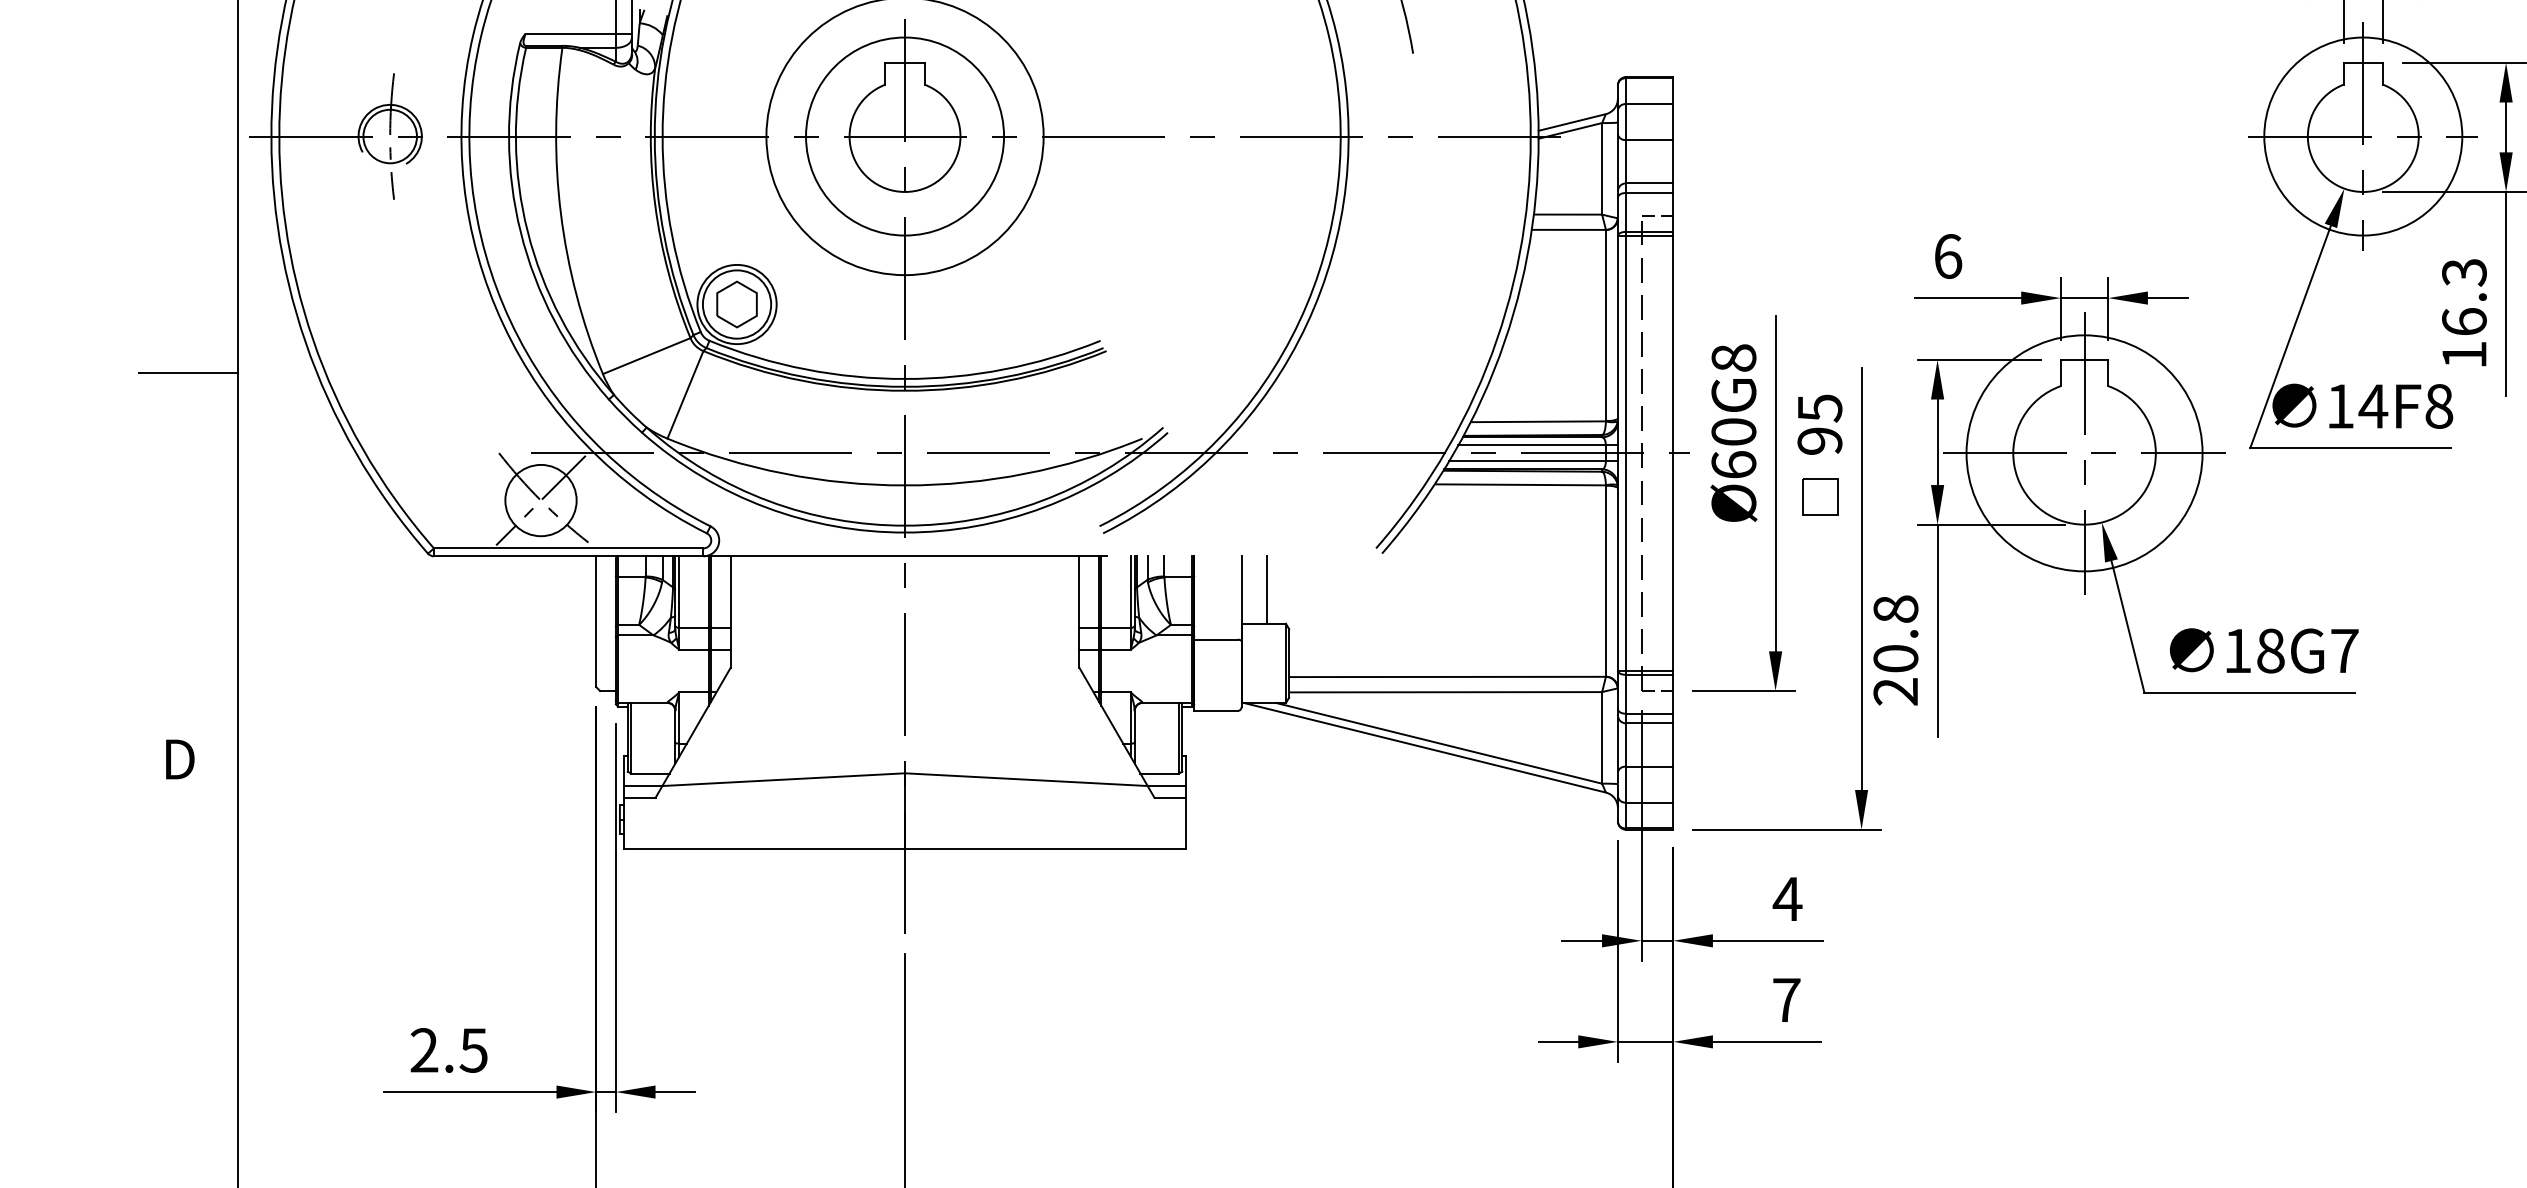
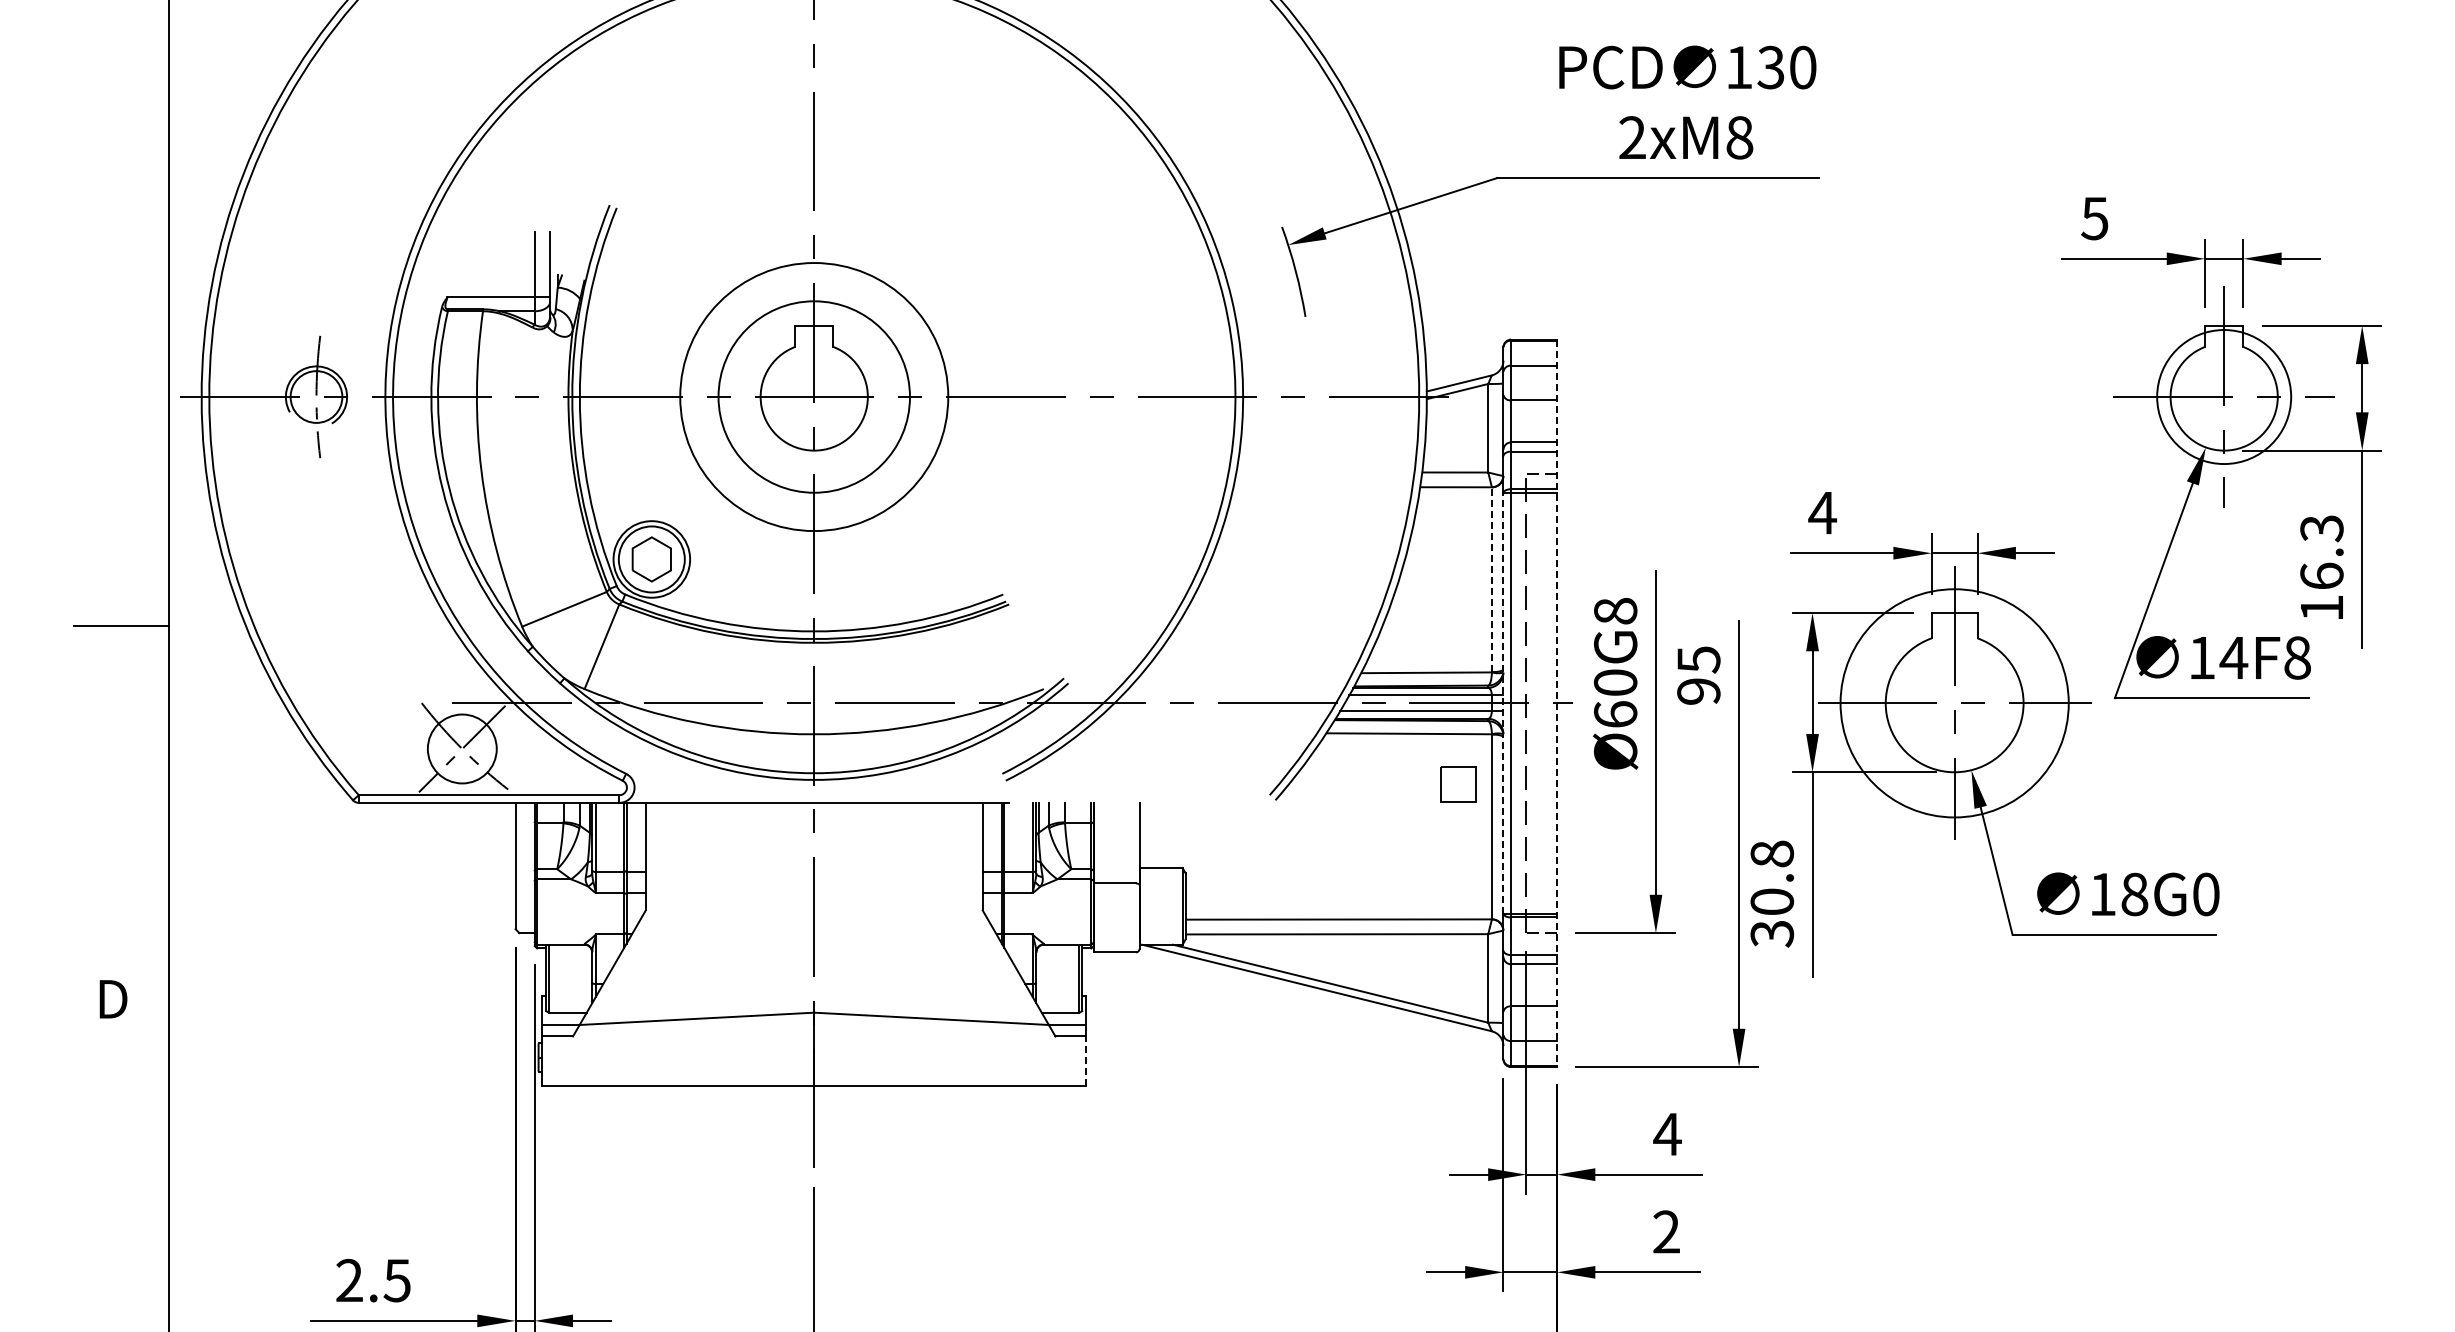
circle: (2362, 135) -> (2223, 396), size x0.7
text: (1947, 255) -> (1822, 512), 6 -> 4
line: (1605, 325) -> (1491, 579), solid -> dashed
line: (1617, 452) -> (1503, 702), solid -> dashed
line: (1673, 453) -> (1557, 703), solid -> dashed
part: (1820, 496) -> (1458, 784), moved
line: (1267, 590) -> (1164, 835), removed
text: (2345, 651) -> (2206, 894), 18G7 -> 18G0
text: (1896, 691) -> (1772, 933), 20.8 -> 30.8
line: (1186, 823) -> (1086, 1061), solid -> dashed
text: (1786, 999) -> (1666, 1231), 7 -> 2

